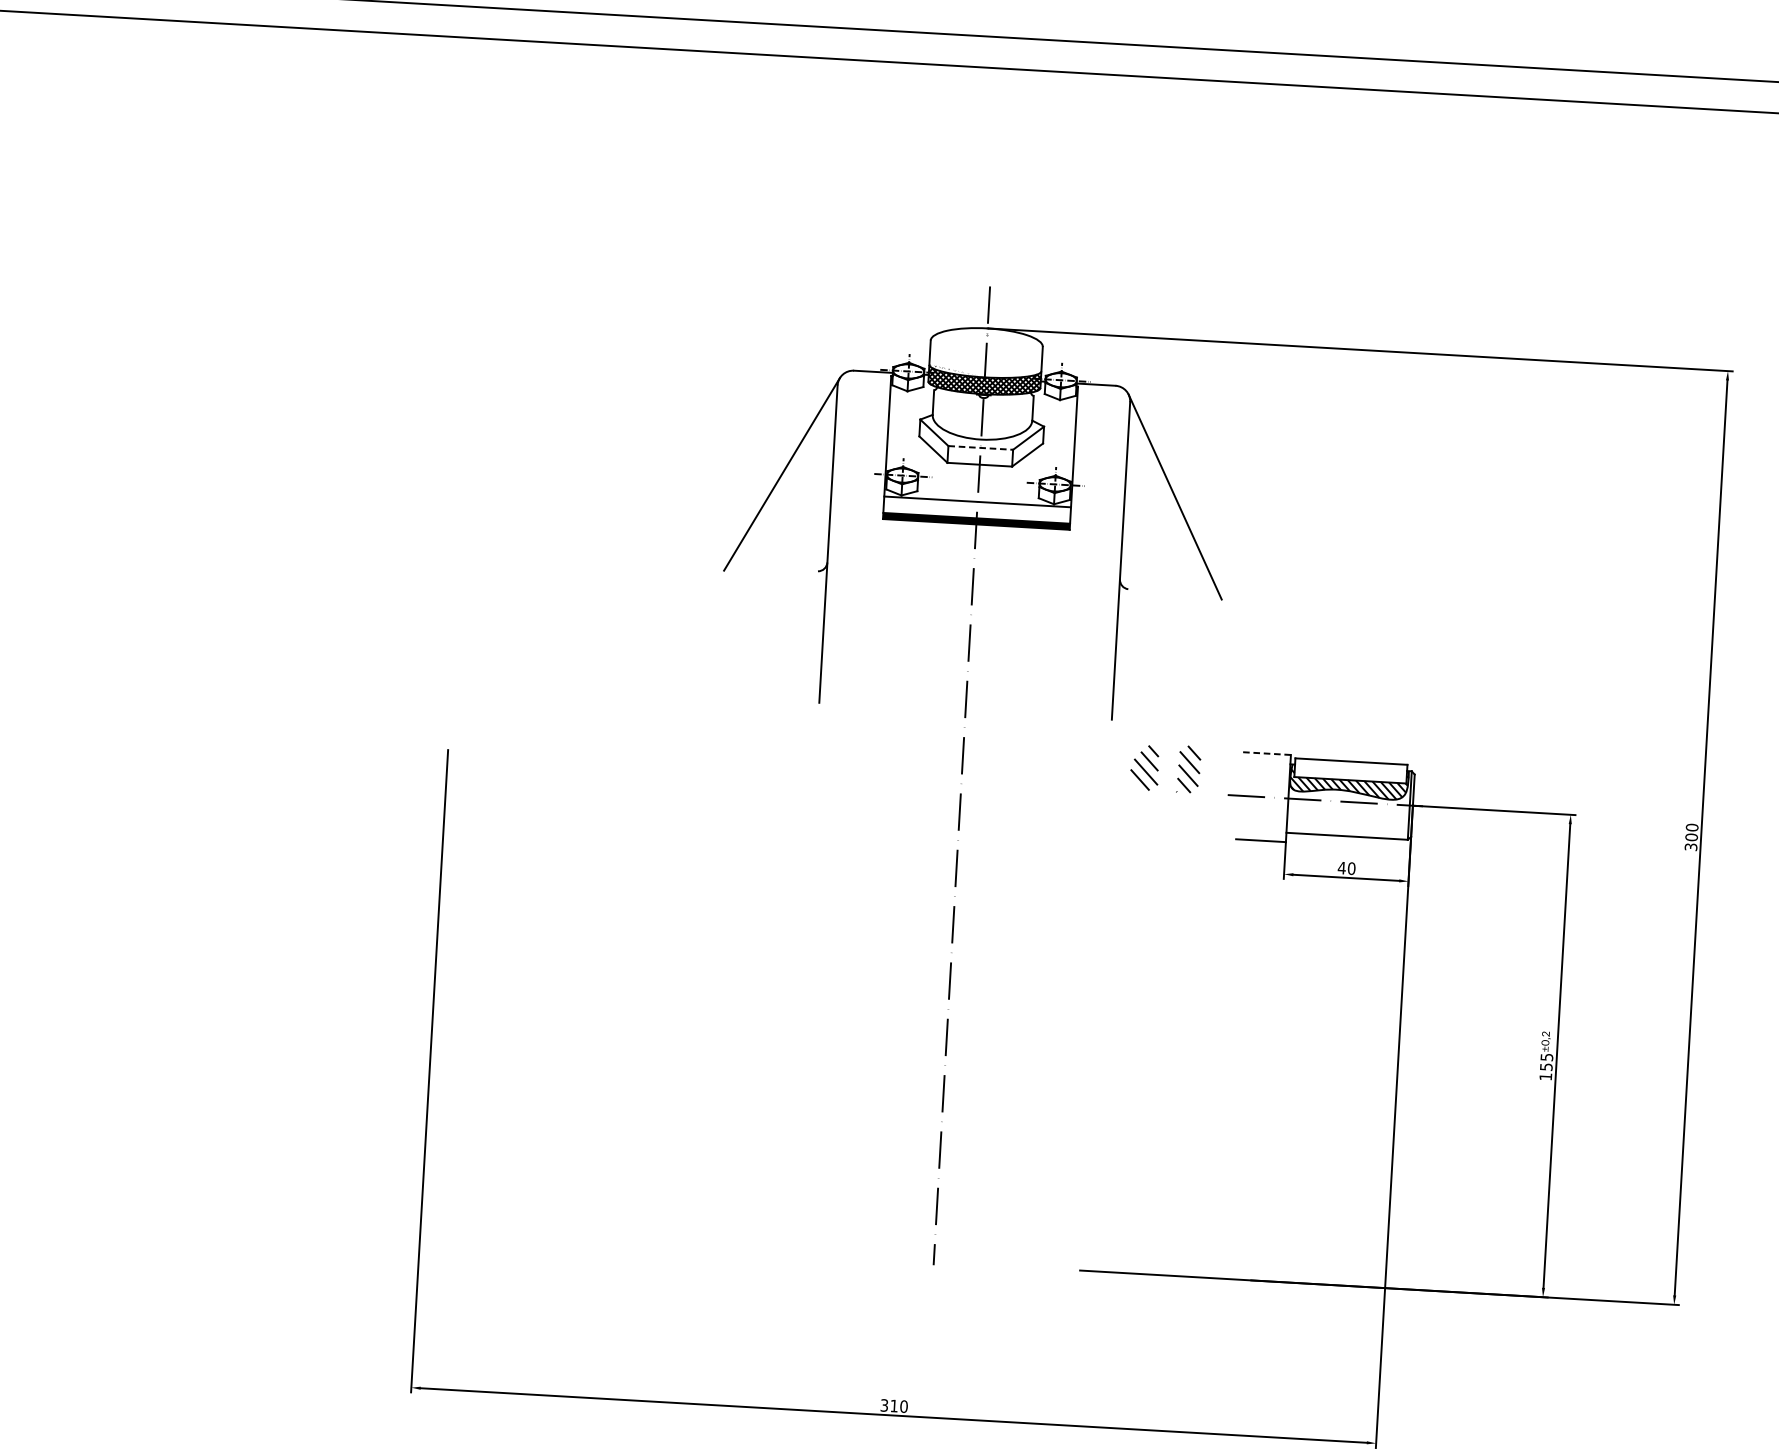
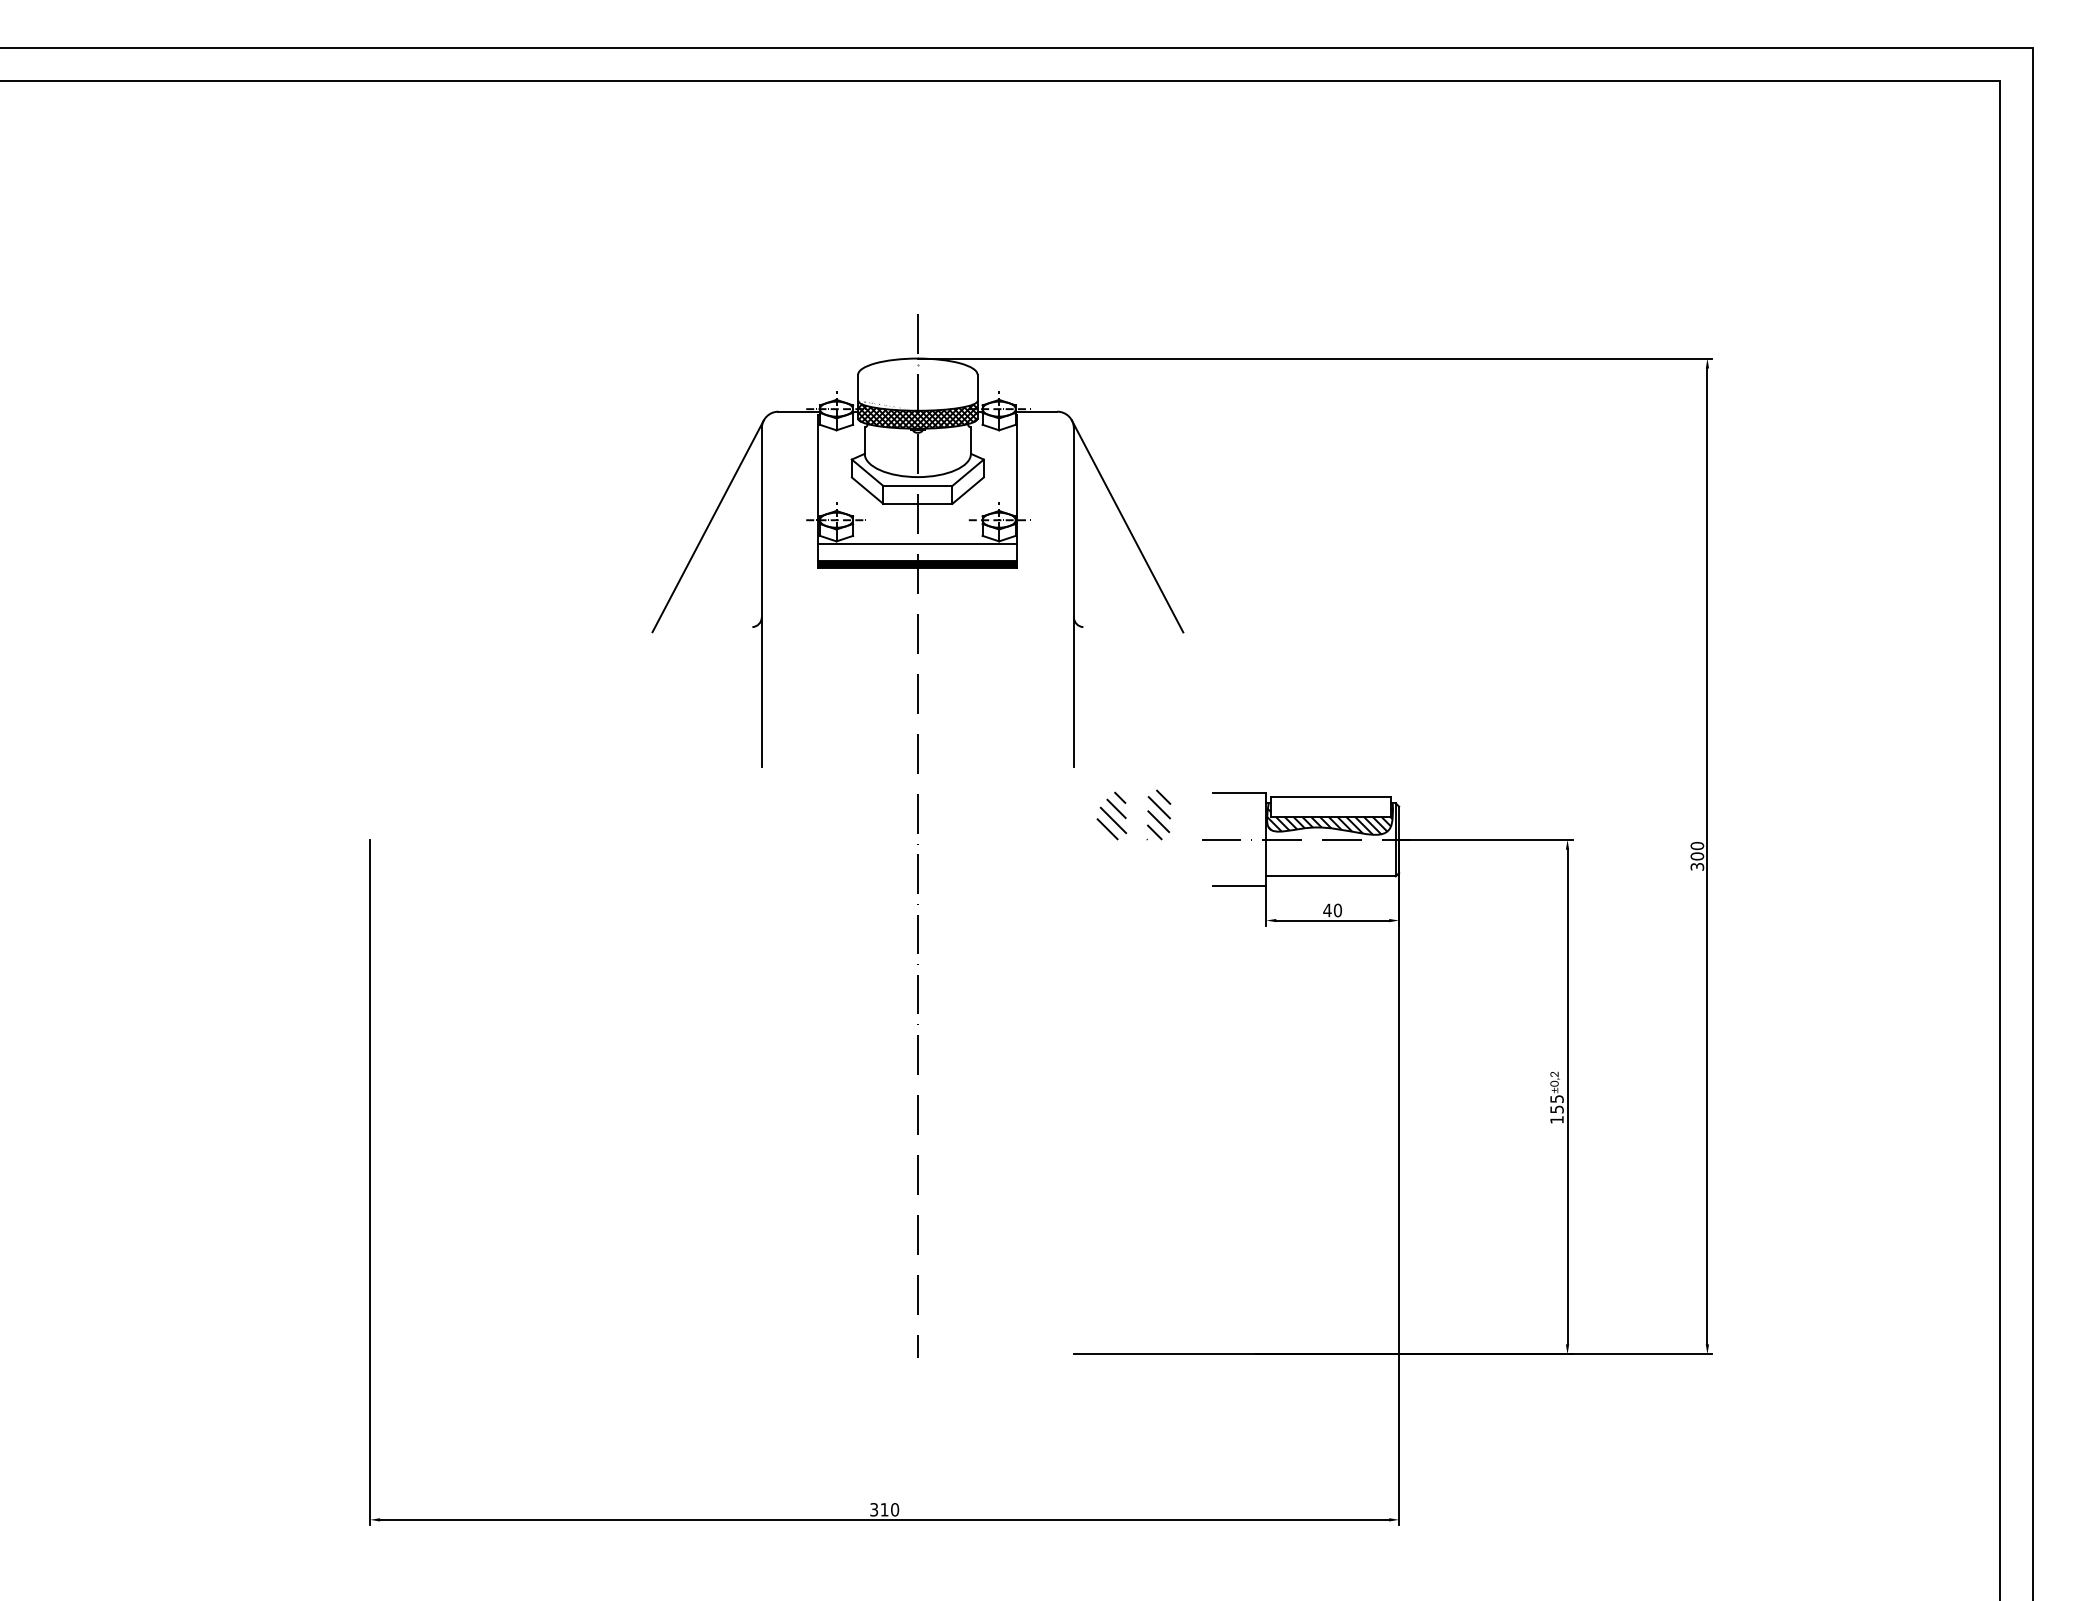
line: (981, 448) -> (918, 486), dashed -> solid
line: (1265, 753) -> (1239, 793), dashed -> solid

